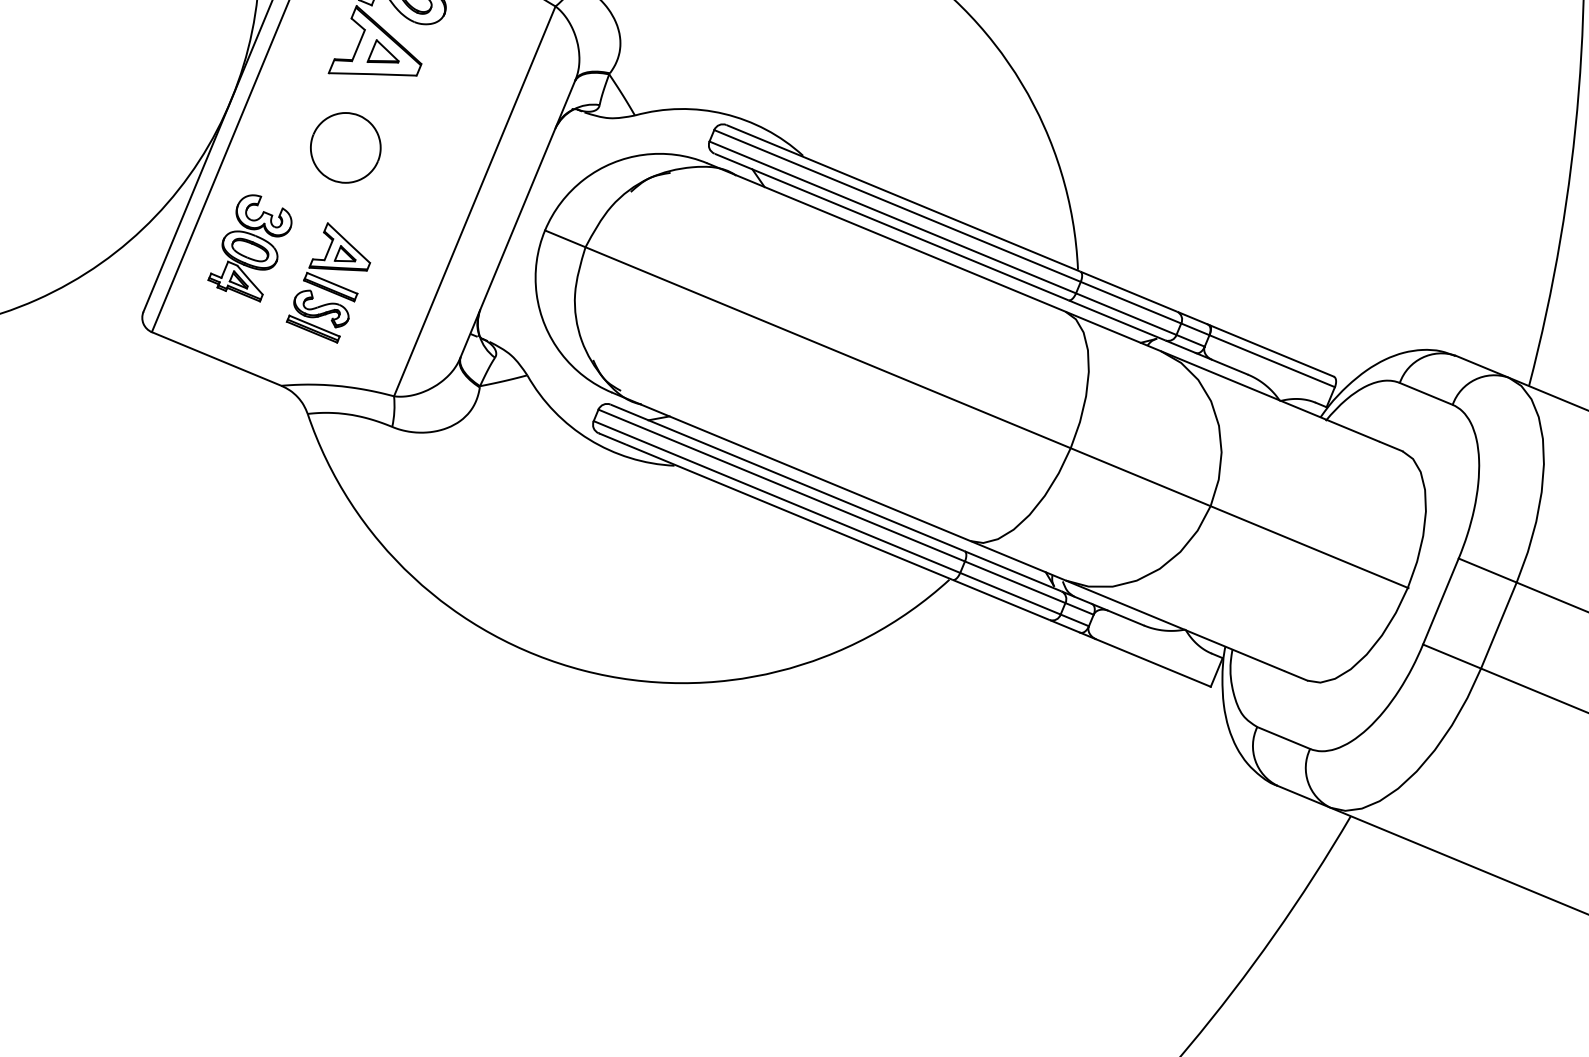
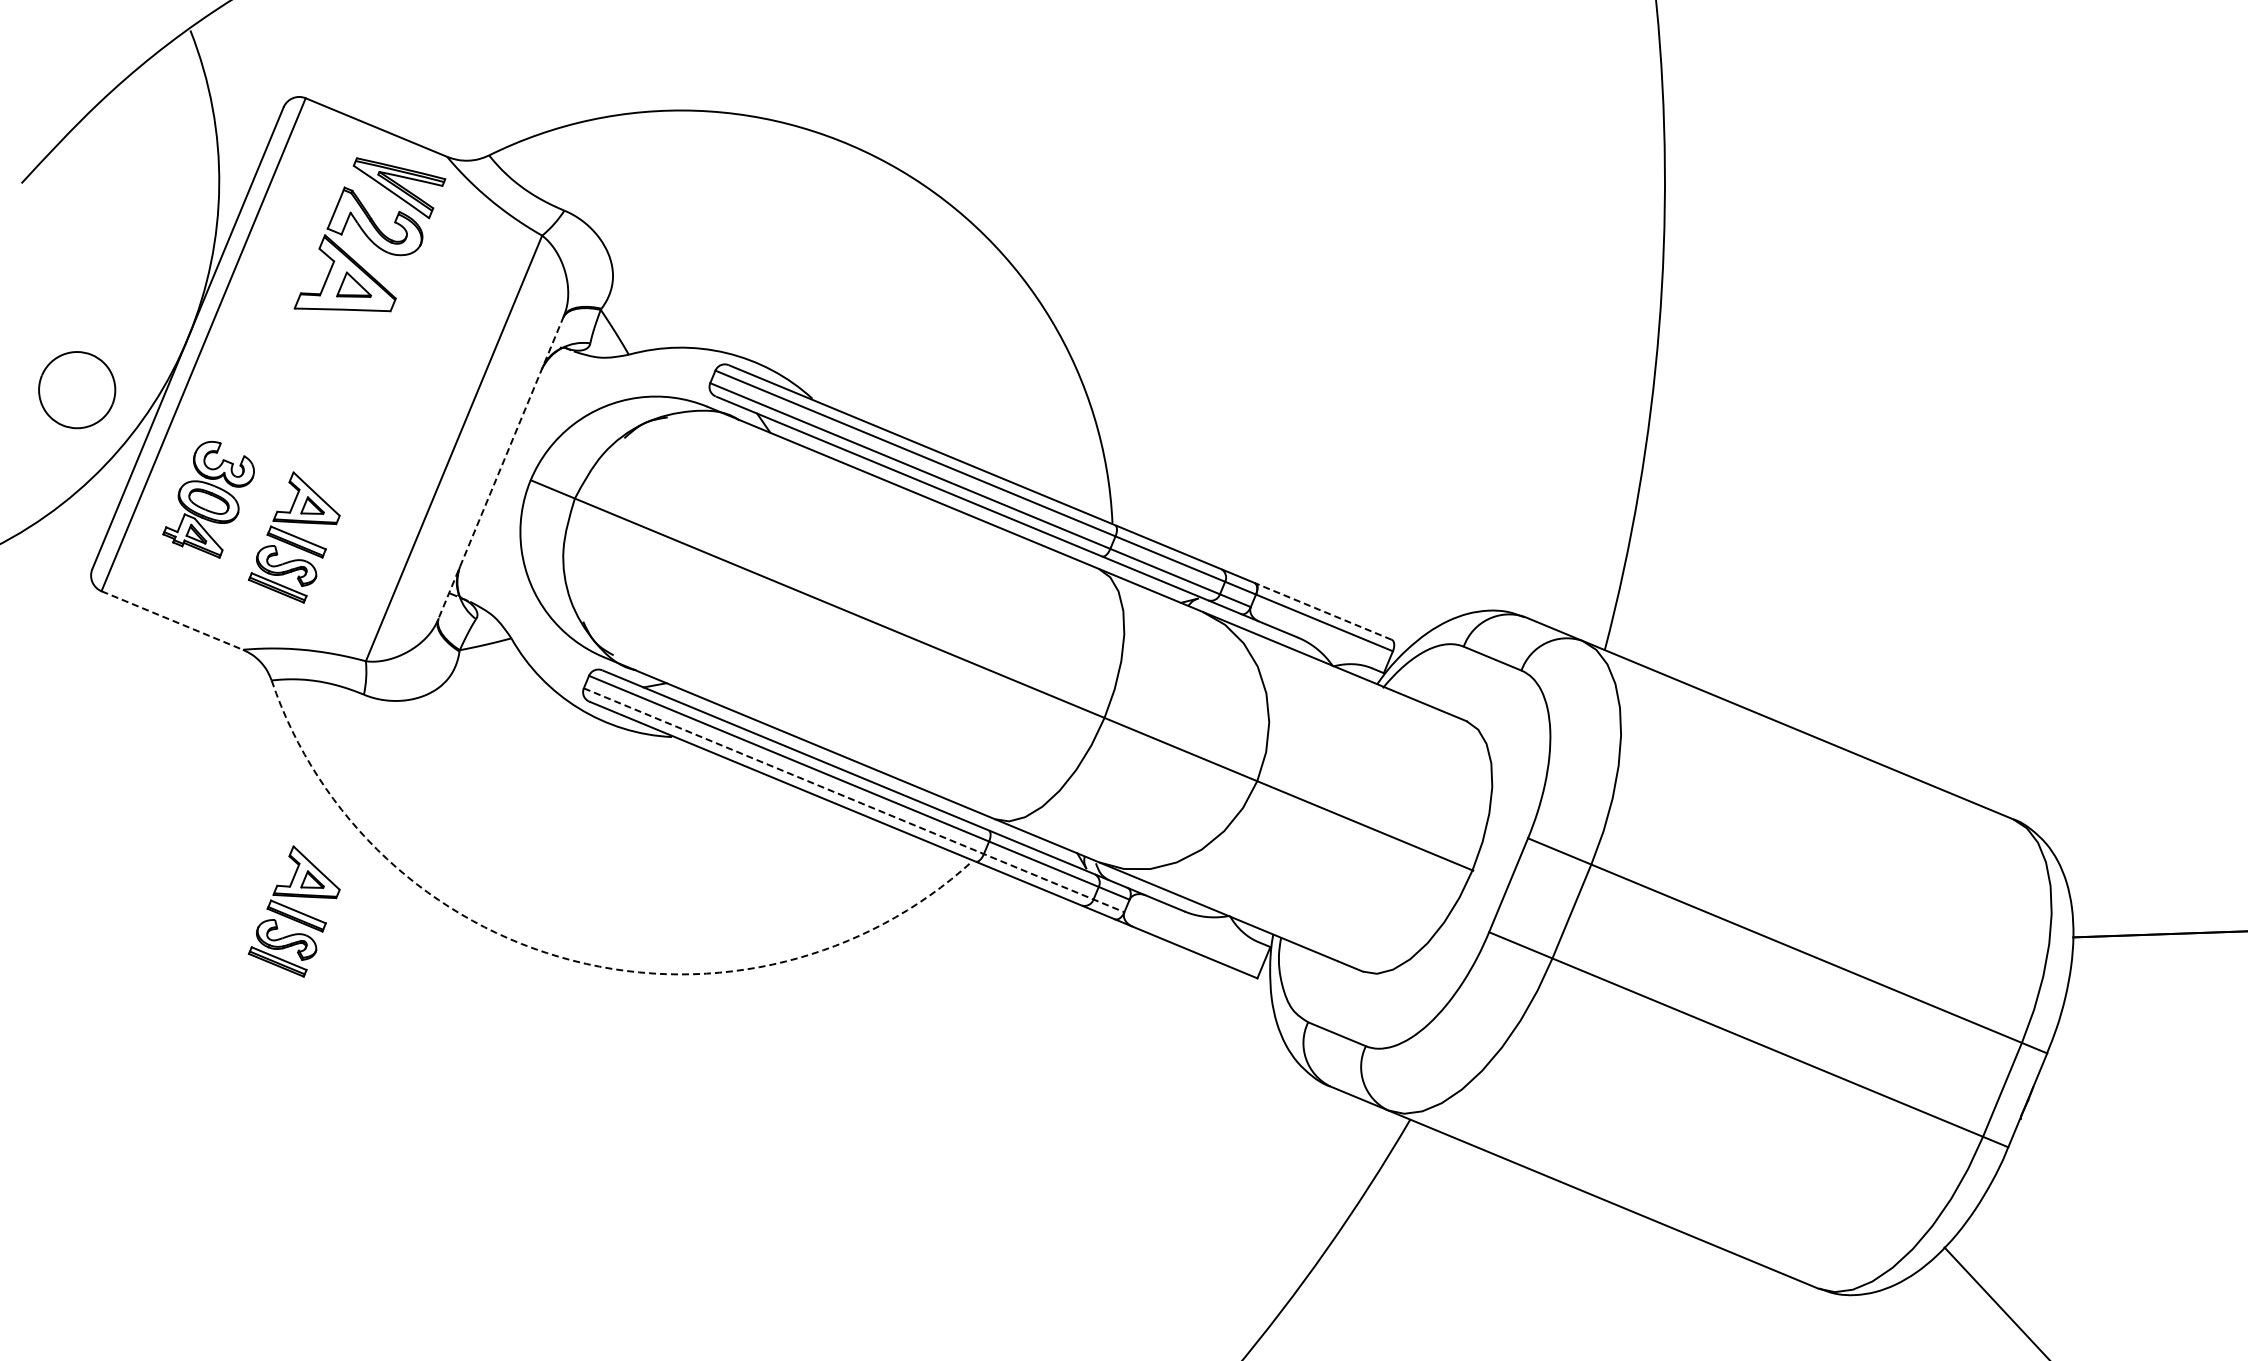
part: (346, 148) -> (77, 390), moved
line: (517, 219) -> (500, 468), solid -> dashed
line: (1270, 350) -> (1322, 611), solid -> dashed
line: (216, 358) -> (172, 620), solid -> dashed
line: (841, 523) -> (854, 800), solid -> dashed
part: (327, 625) -> (293, 911), added
arc: (583, 670) -> (572, 960), solid -> dashed

